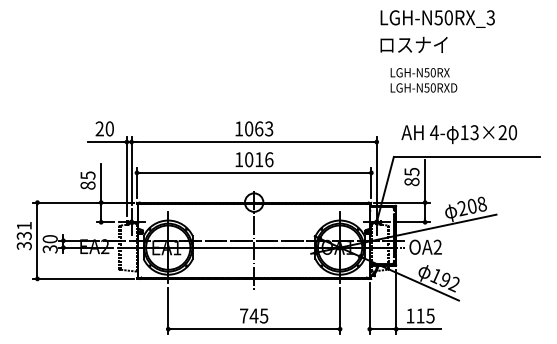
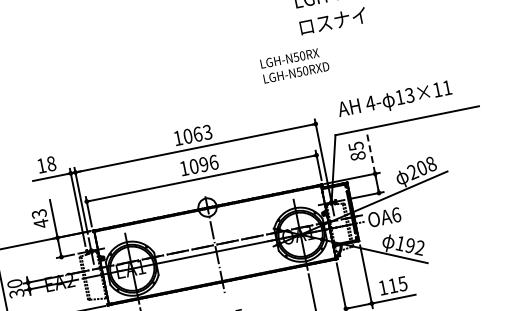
text: (423, 80) -> (294, 65), moved
text: (104, 128) -> (46, 164), 20 -> 18
text: (507, 132) -> (442, 88), 13×20 -> 13×11
text: (259, 159) -> (204, 164), 1016 -> 1096
text: (87, 180) -> (39, 218), 85 -> 43
line: (425, 181) -> (371, 153), solid -> dashed
text: (437, 246) -> (395, 214), OA2 -> OA6

